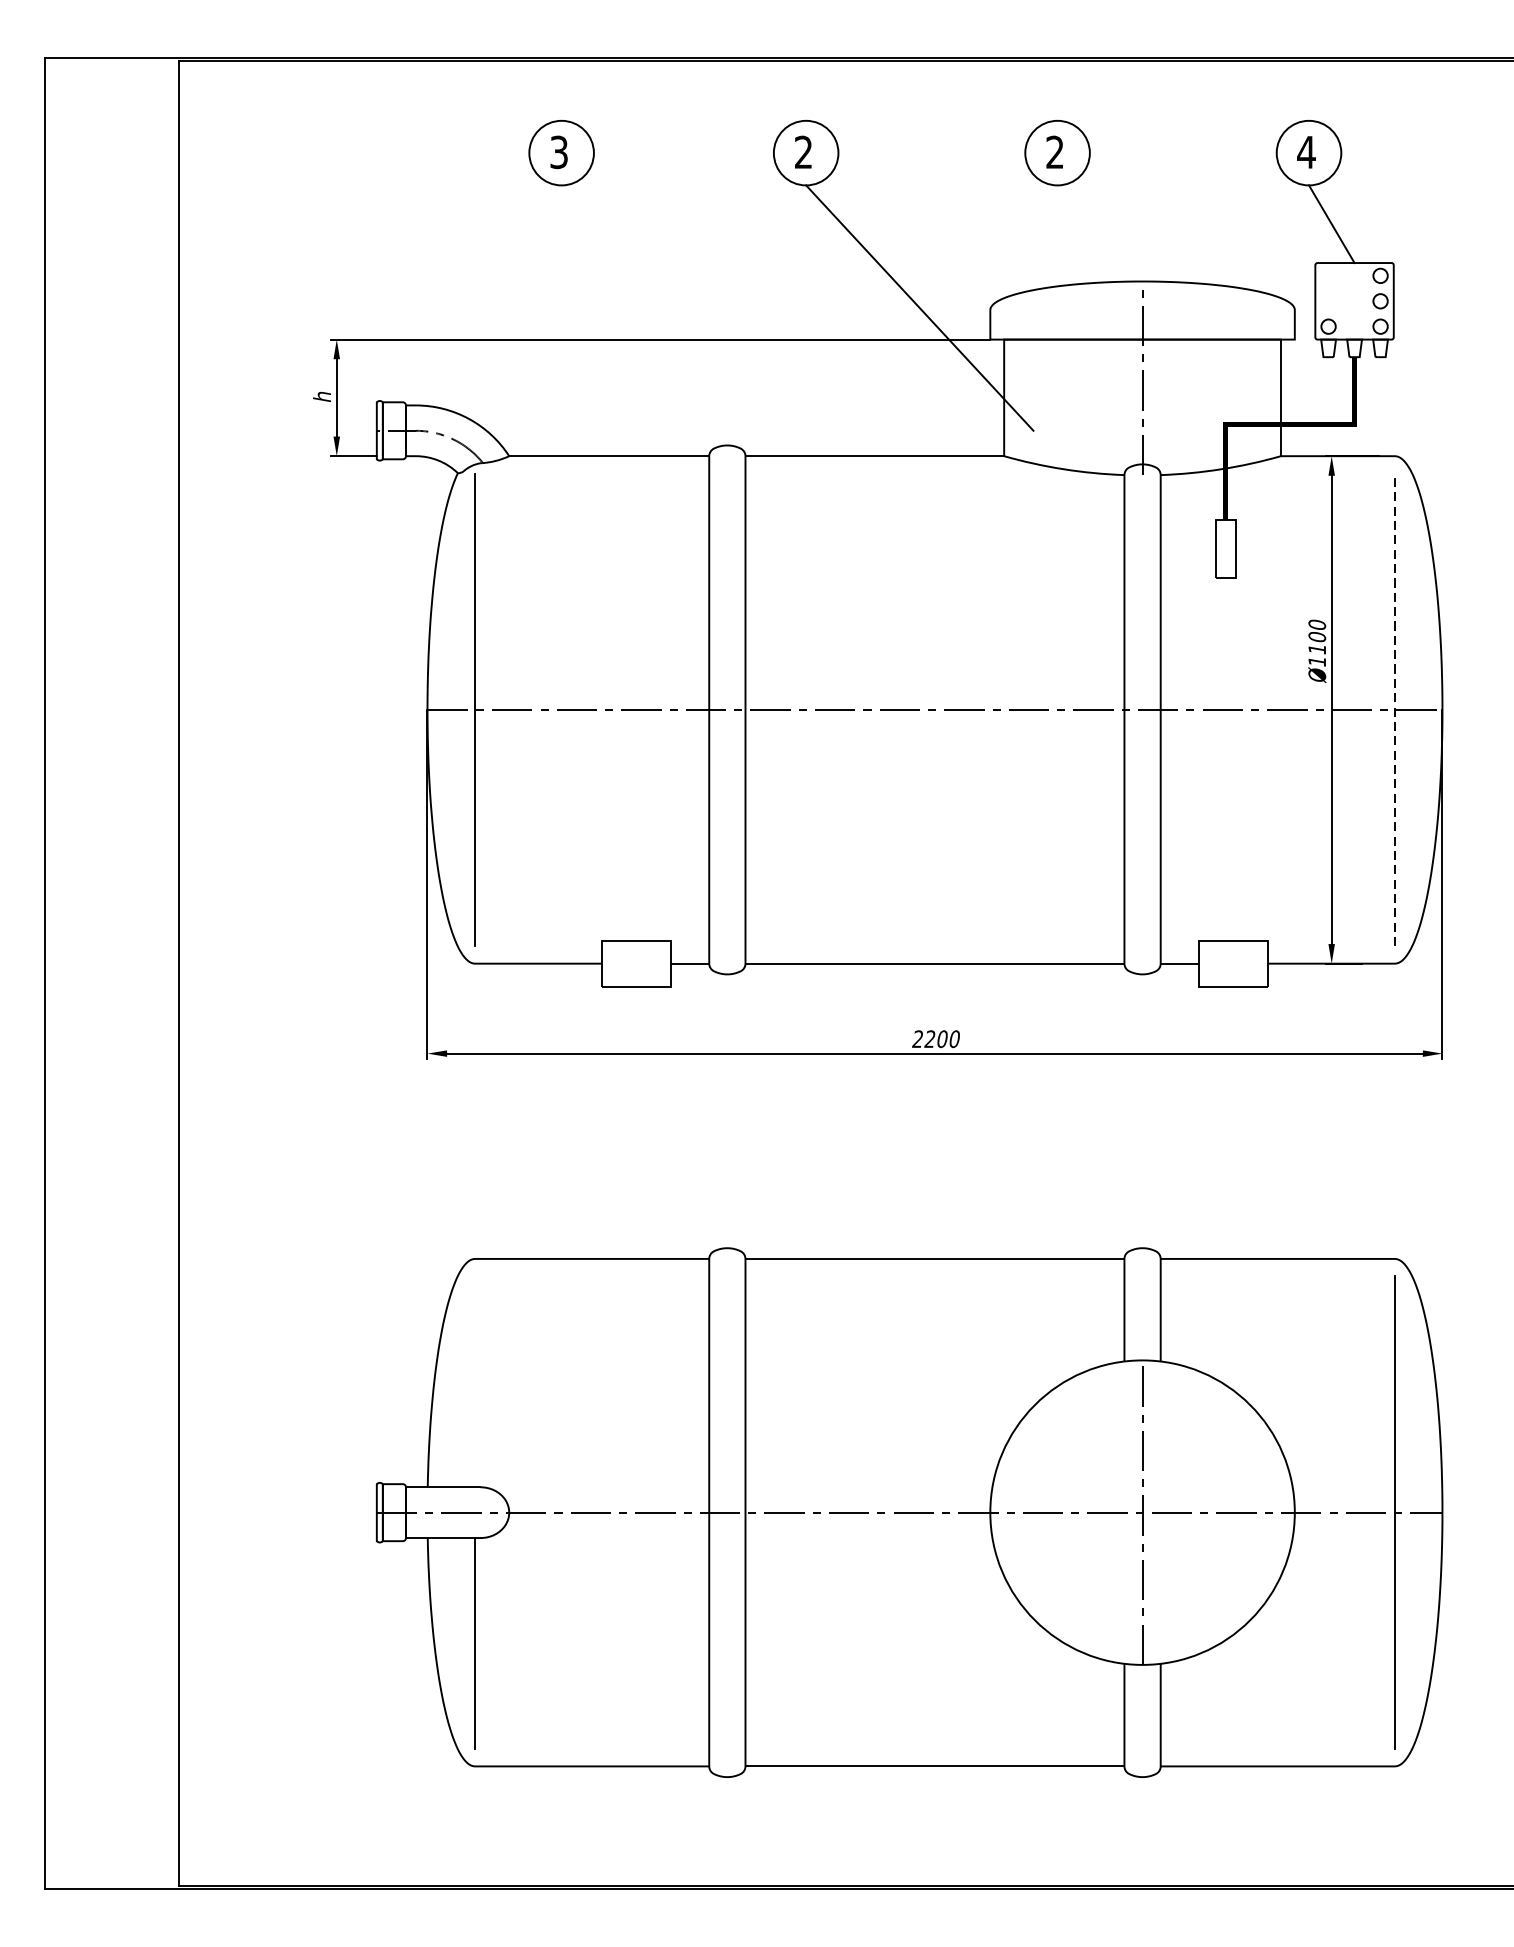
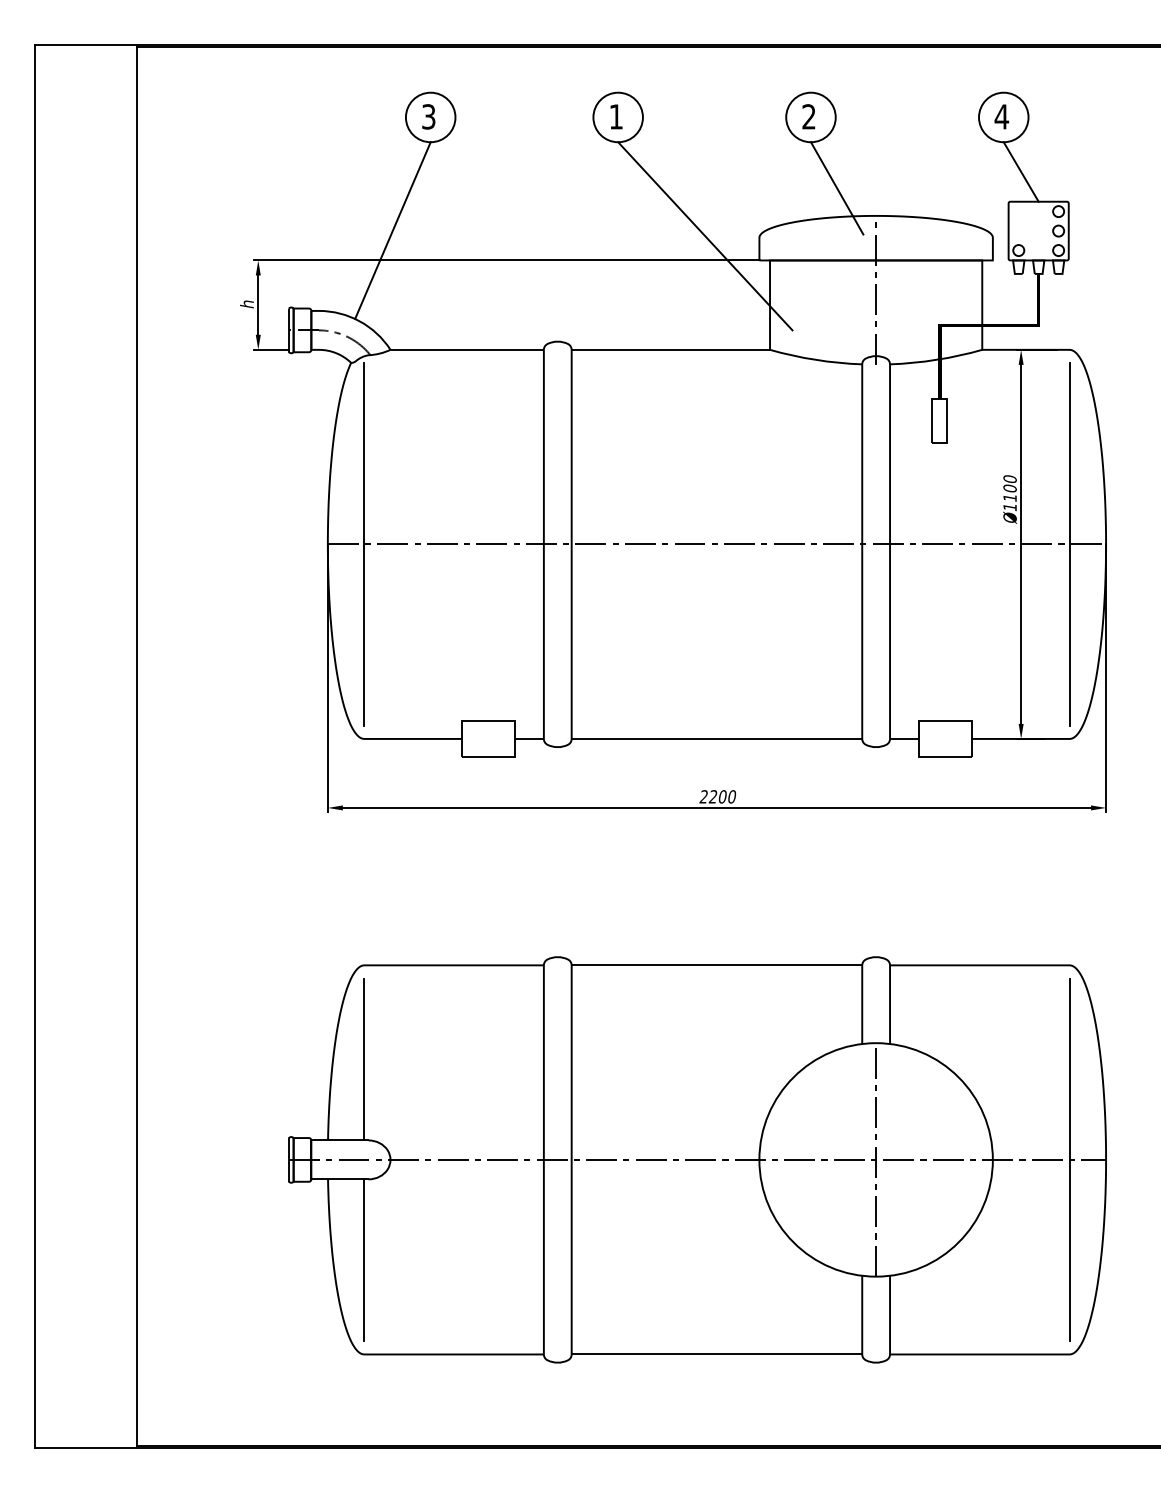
text: (802, 151) -> (615, 116), 2 -> 1
line: (1090, 245) -> (836, 188), added
line: (511, 300) -> (392, 230), added
line: (1394, 708) -> (1069, 543), dashed -> solid
line: (475, 1381) -> (364, 1059), added

